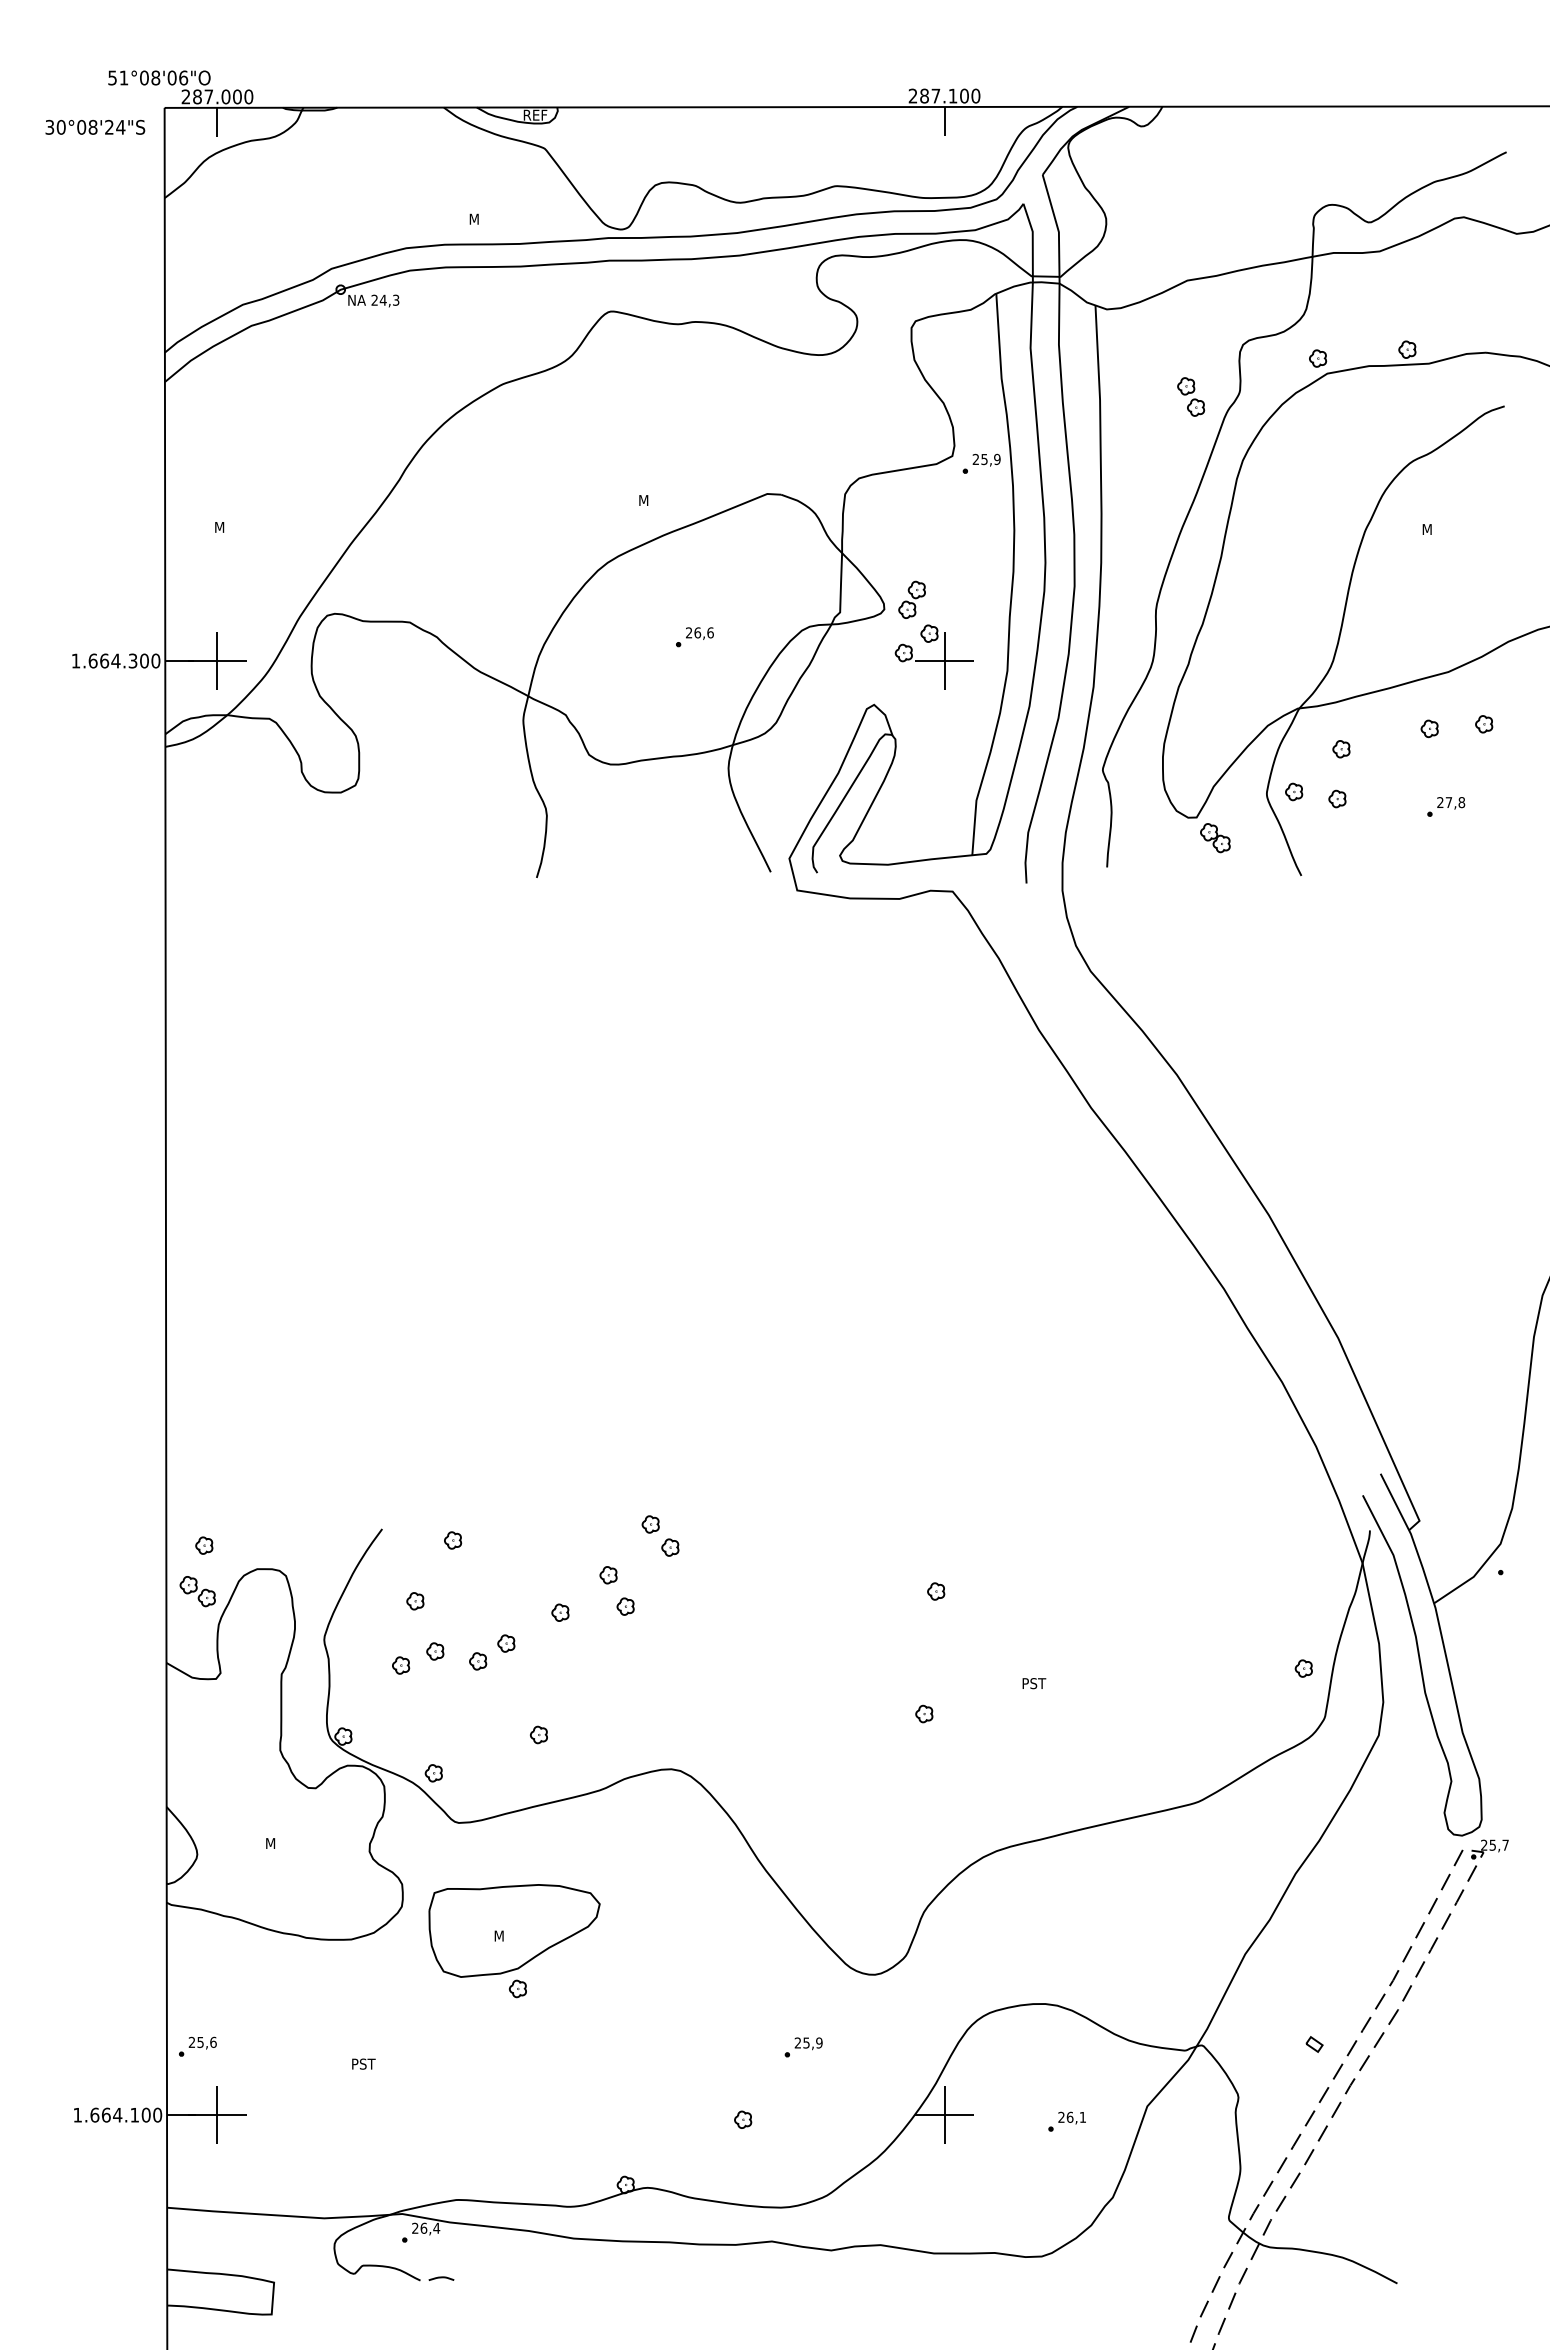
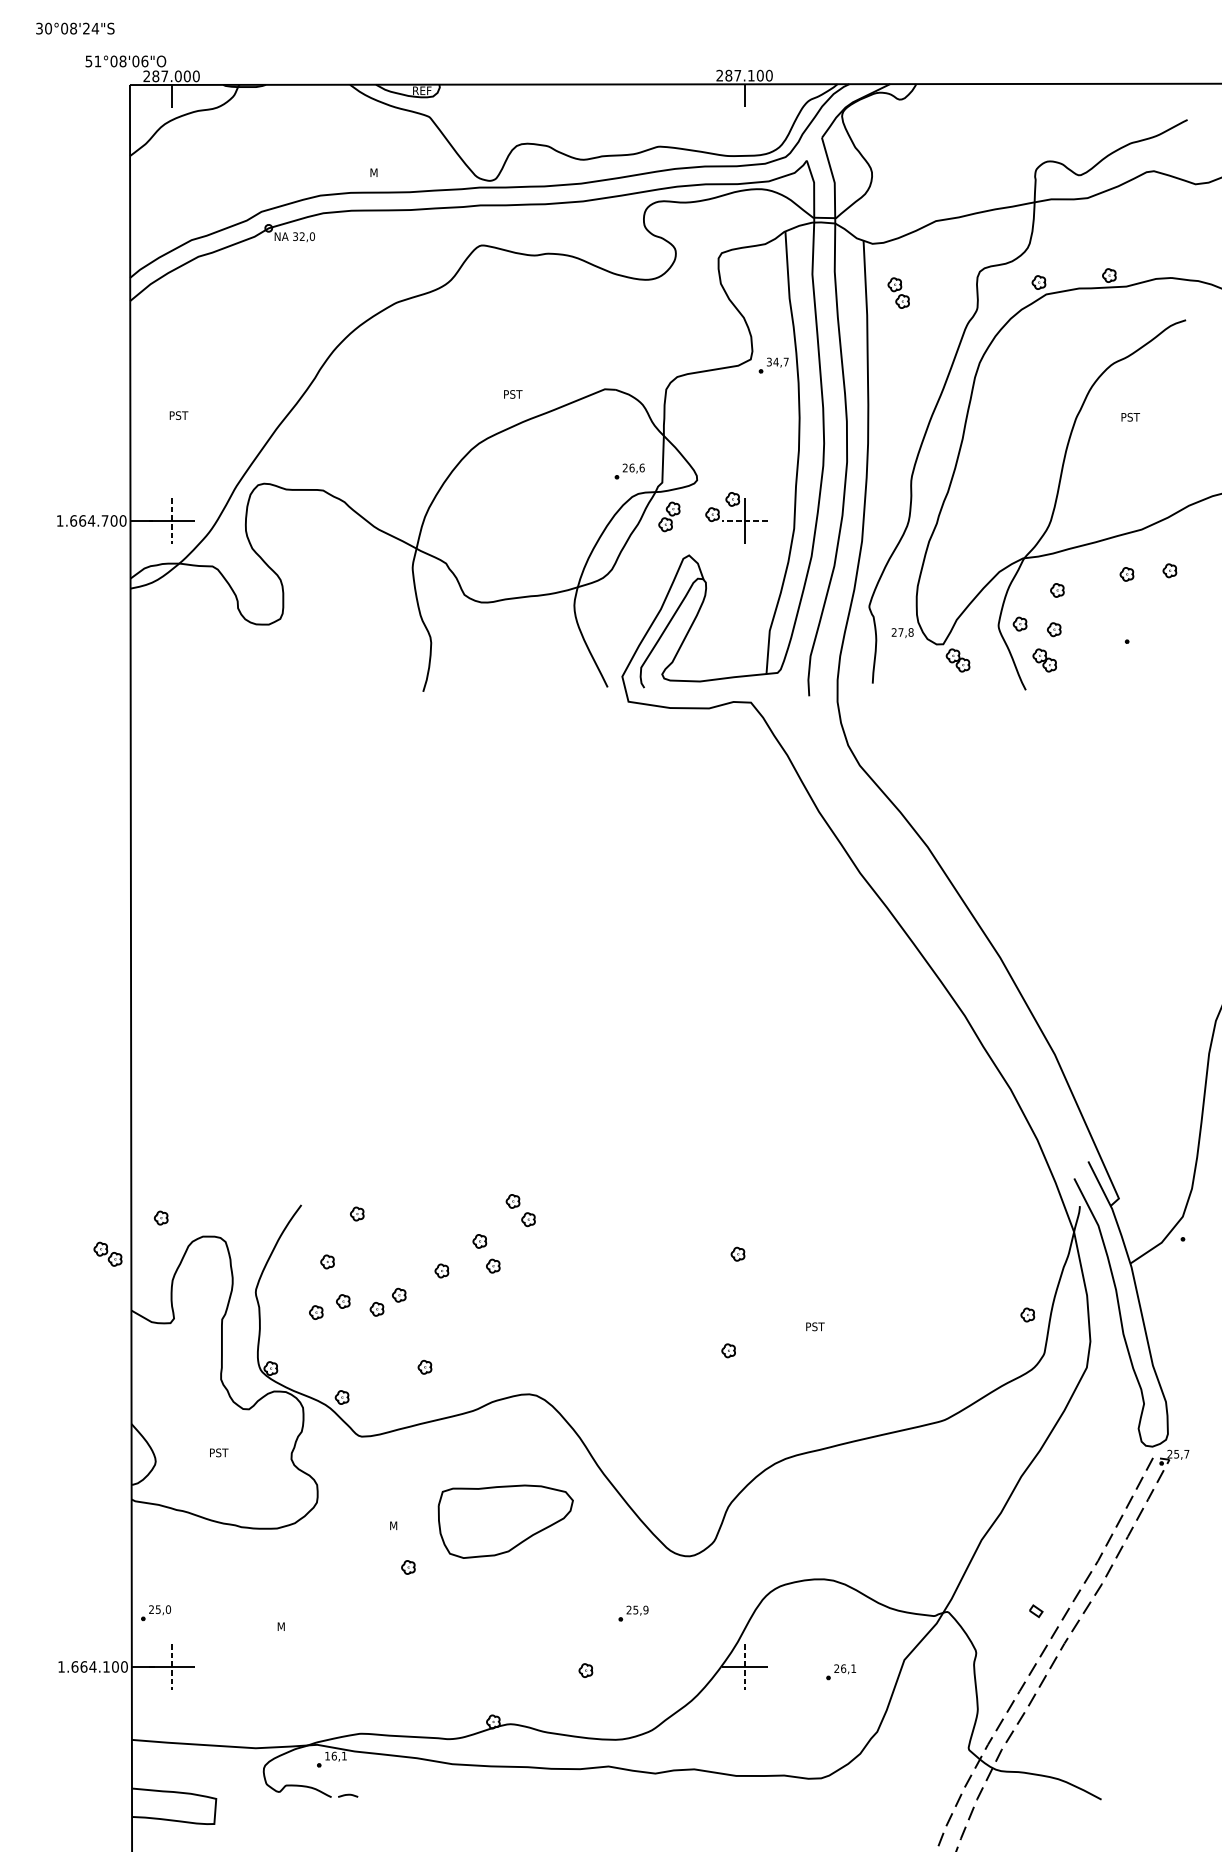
text: (95, 126) -> (75, 27), moved
text: (385, 299) -> (304, 236), 24,3 -> 32,0
part: (1191, 396) -> (899, 292), moved
text: (986, 459) -> (777, 362), 25,9 -> 34,7
text: (651, 500) -> (513, 394), M -> PST
text: (227, 526) -> (179, 414), M -> PST
text: (1435, 529) -> (1131, 417), M -> PST
part: (911, 599) -> (668, 516), moved
part: (694, 637) -> (629, 471), moved
text: (132, 660) -> (104, 520), 1.664.300 -> 1.664.700
line: (217, 661) -> (171, 521), solid -> dashed
line: (944, 661) -> (744, 521), solid -> dashed
text: (1451, 803) -> (902, 633), moved
part: (1325, 838) -> (1044, 660), added
part: (197, 1591) -> (107, 1254), moved
text: (278, 1843) -> (219, 1452), M -> PST
part: (514, 1930) -> (505, 1521), moved
text: (213, 2041) -> (168, 1608), 25,6 -> 25,0
text: (364, 2063) -> (287, 1626), PST -> M
line: (217, 2115) -> (171, 1667), solid -> dashed
line: (944, 2115) -> (744, 1667), solid -> dashed
text: (426, 2227) -> (336, 1755), 26,4 -> 16,1

